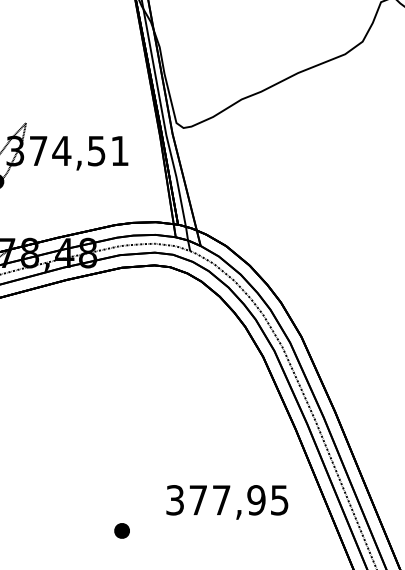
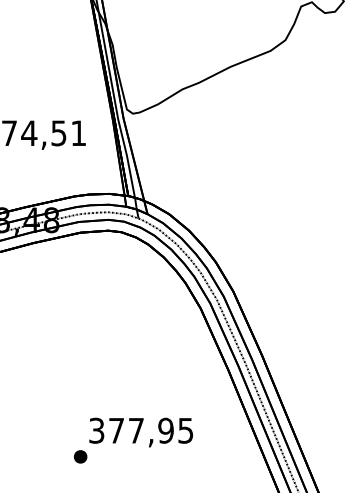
text: (227, 502) -> (141, 432), moved

